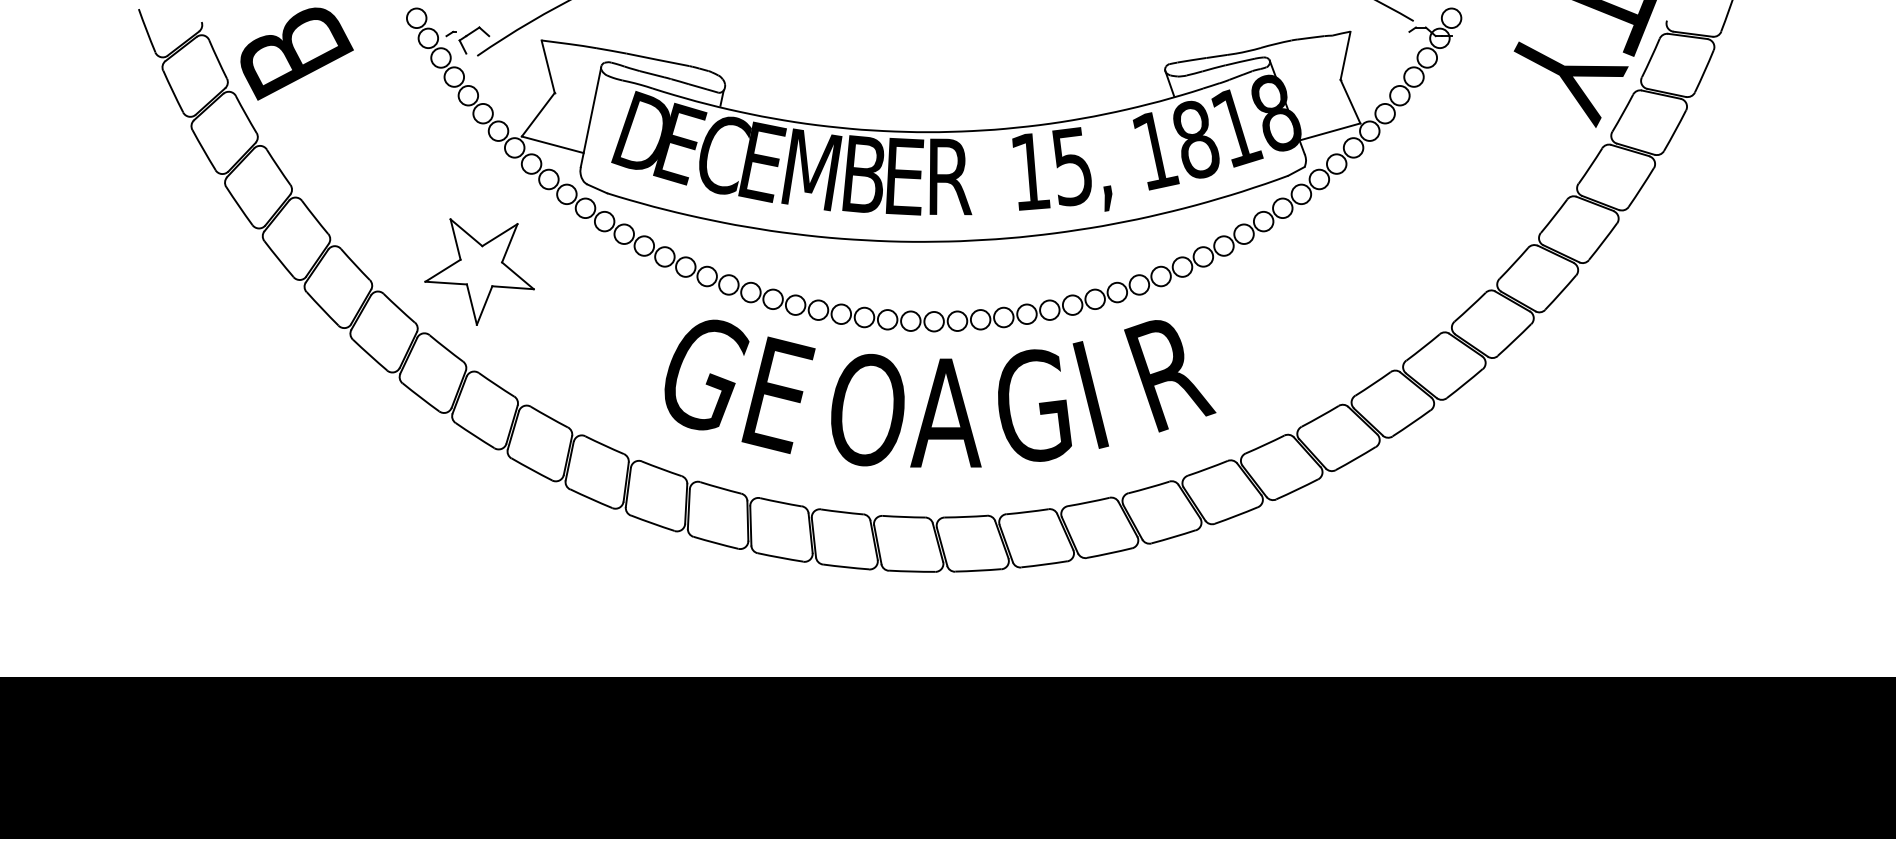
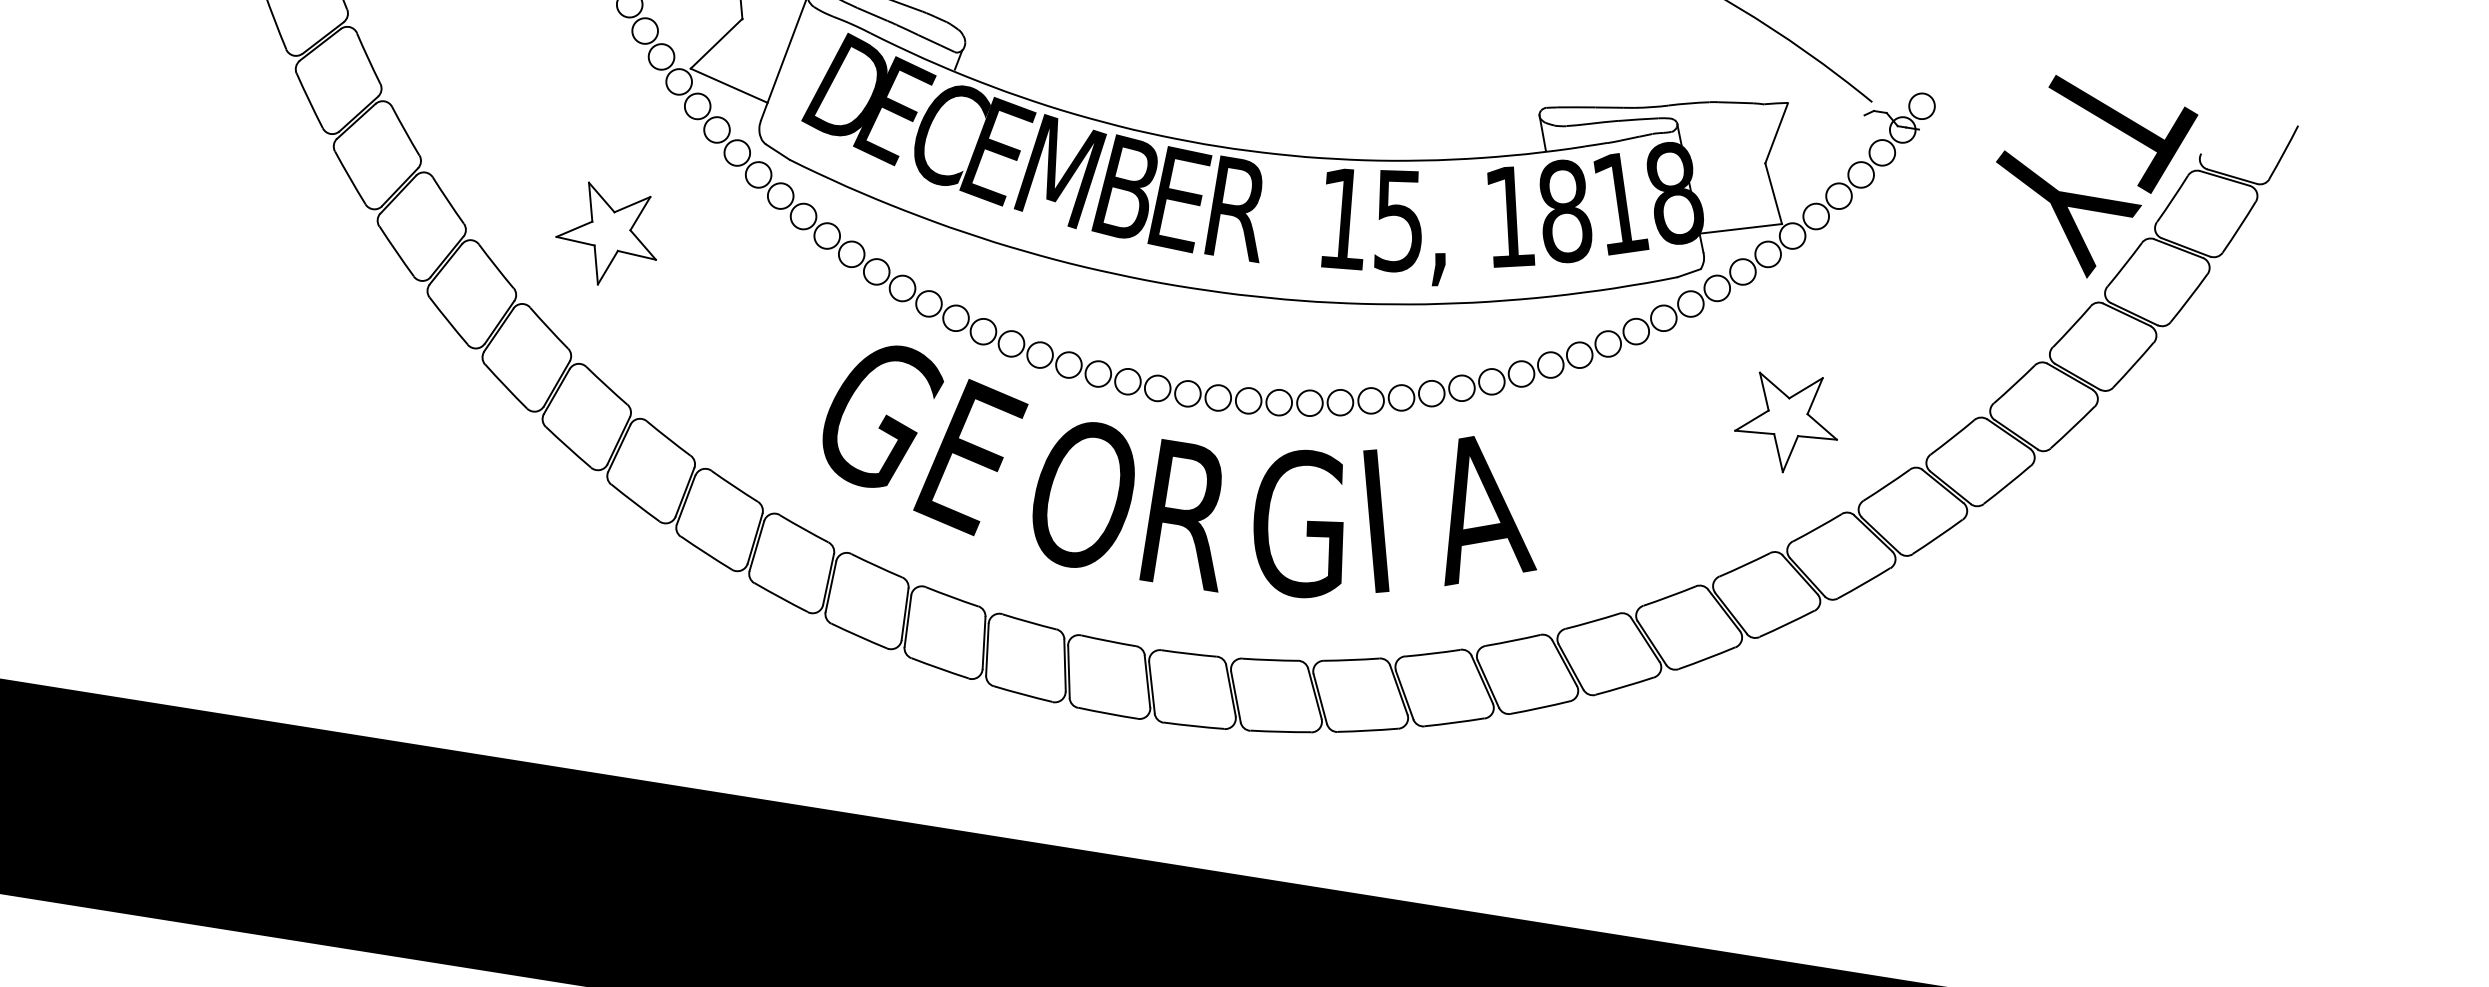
part: (479, 271) -> (608, 235), size x0.71
part: (1388, 271) -> (1788, 422), added
text: (1170, 377) -> (1483, 514), R -> A
text: (945, 412) -> (1183, 514), A -> R

